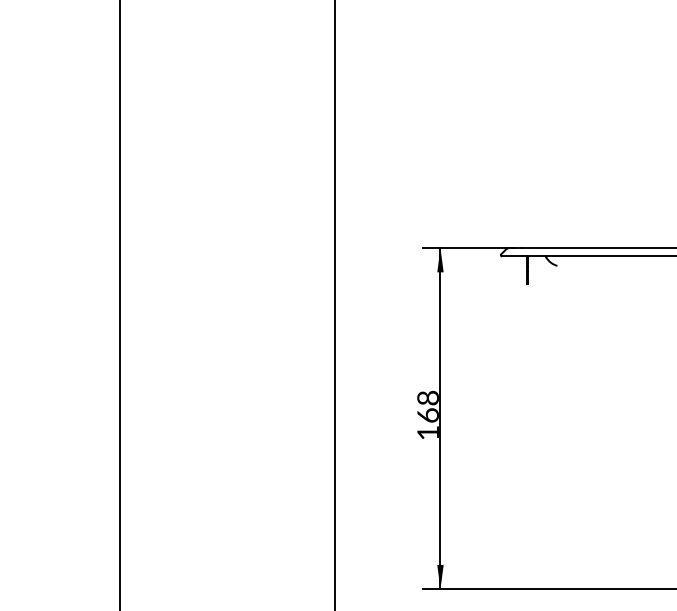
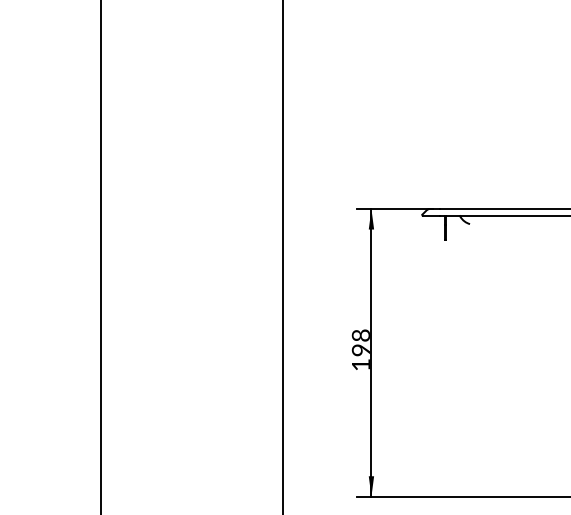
text: (427, 415) -> (360, 350), 168 -> 198

